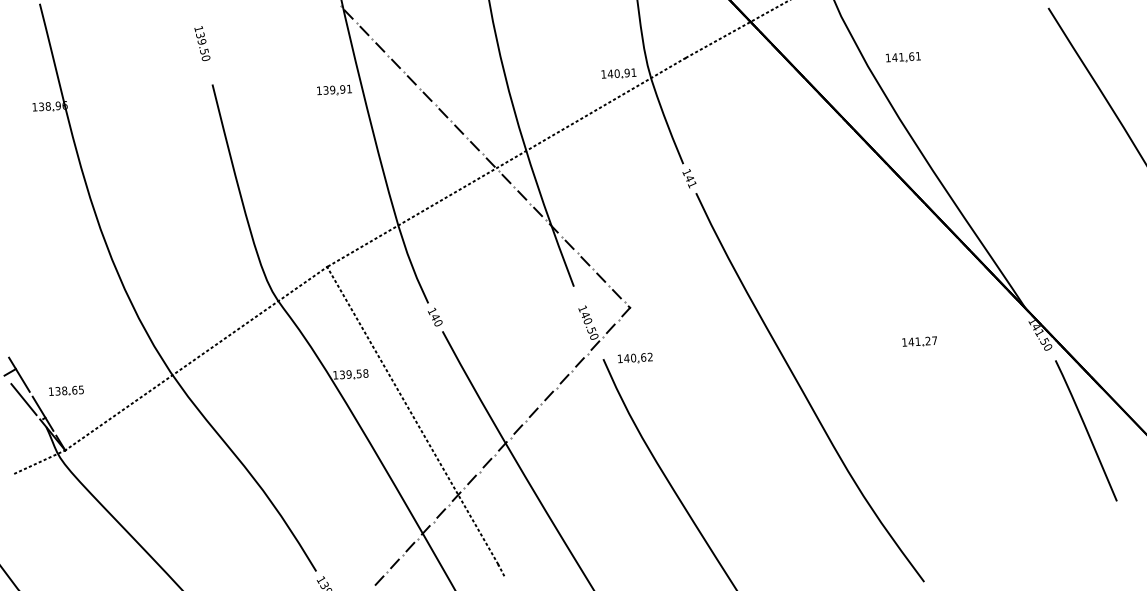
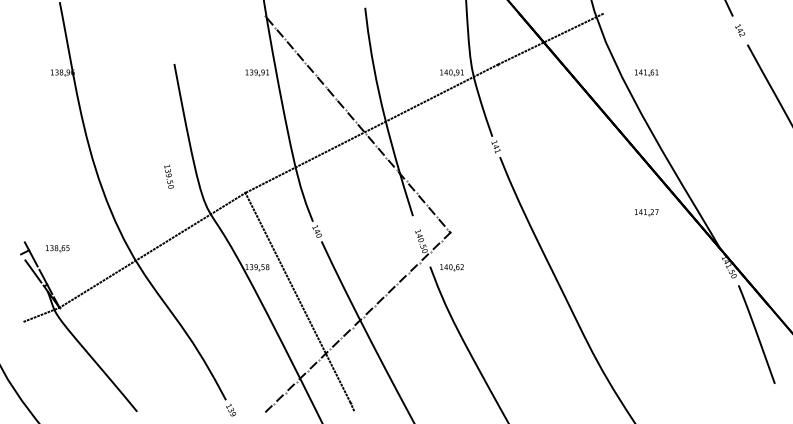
text: (201, 43) -> (168, 176), moved
part: (919, 342) -> (646, 212), moved
part: (66, 391) -> (57, 248), moved

